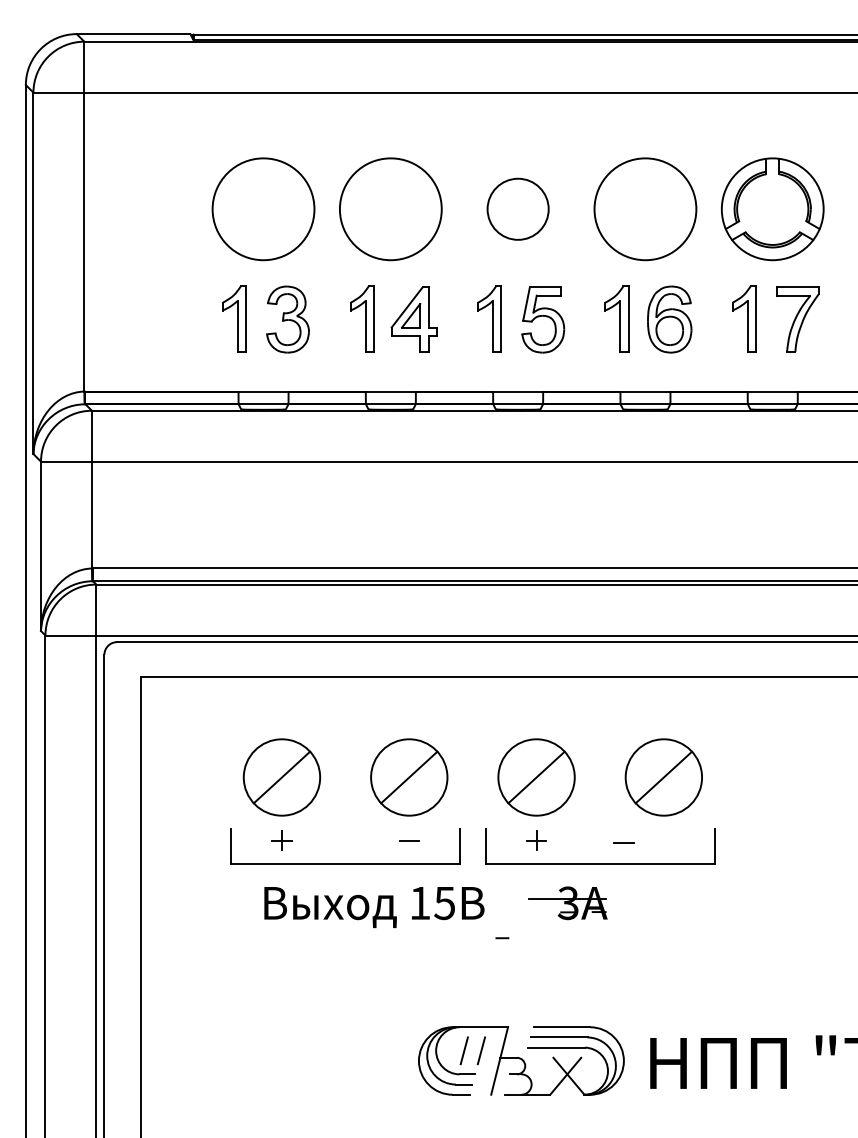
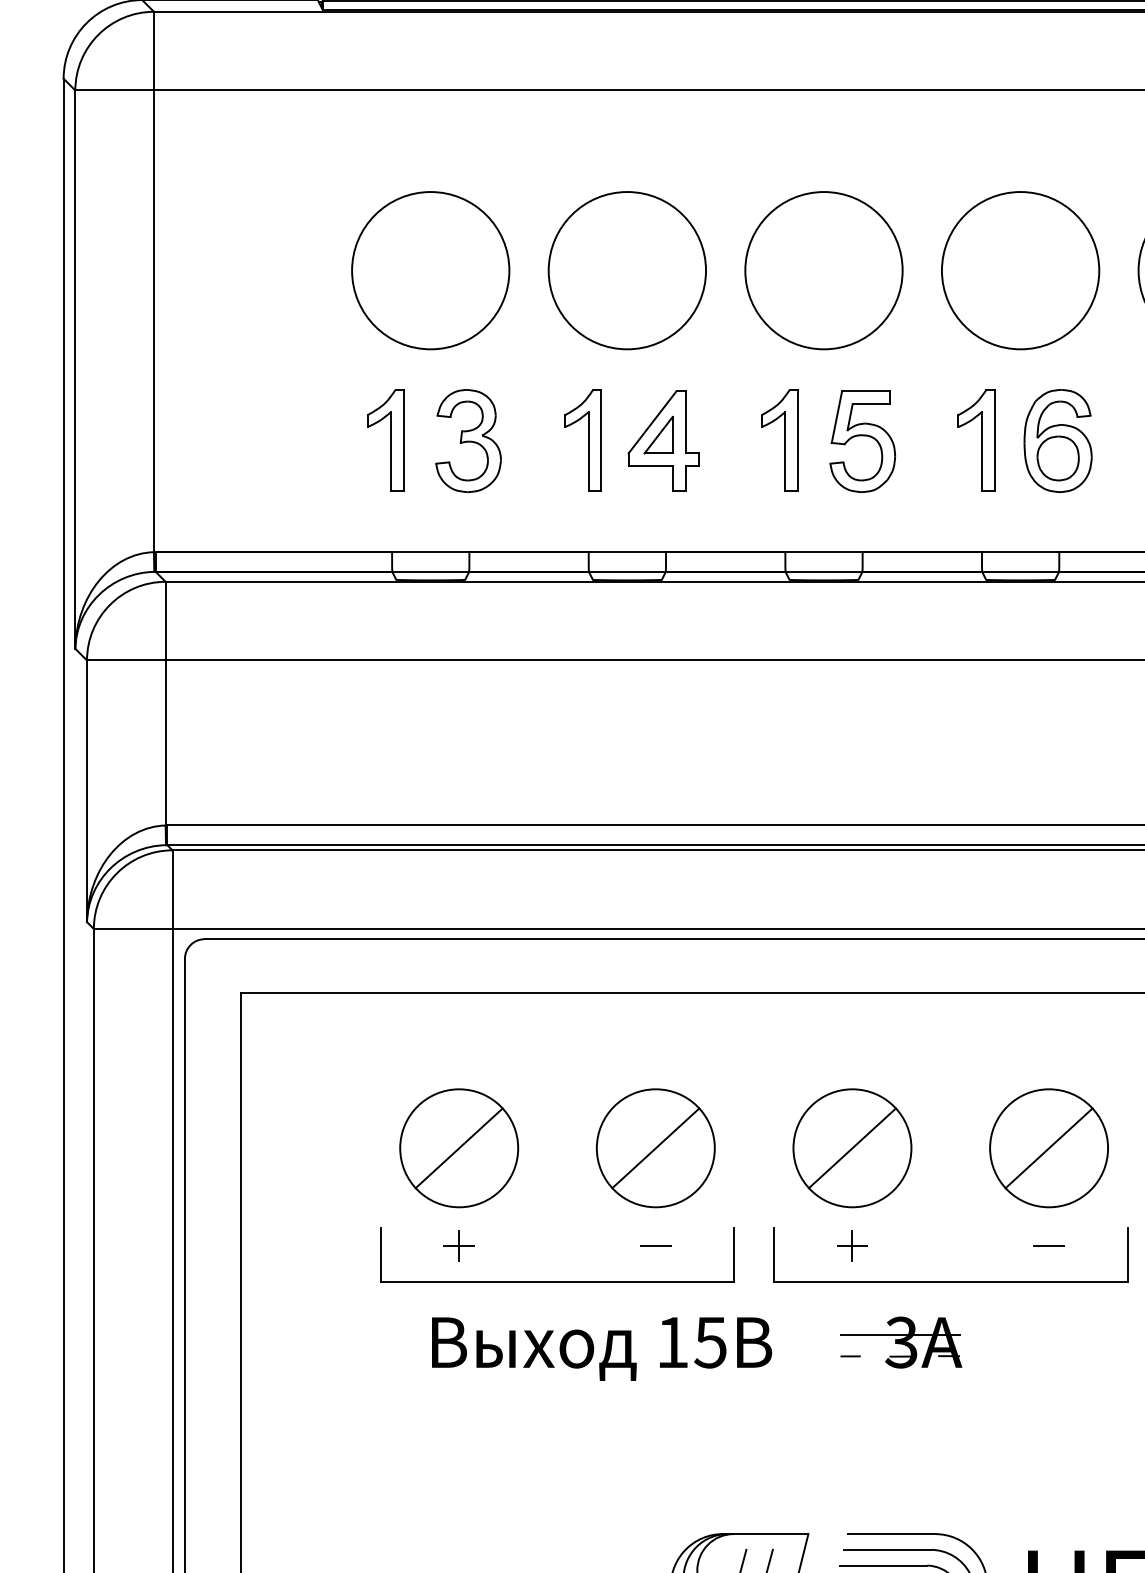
circle: (518, 209) -> (824, 270), size x1.67
line: (623, 842) -> (1048, 1245), moved
line: (502, 938) -> (850, 1356), moved

